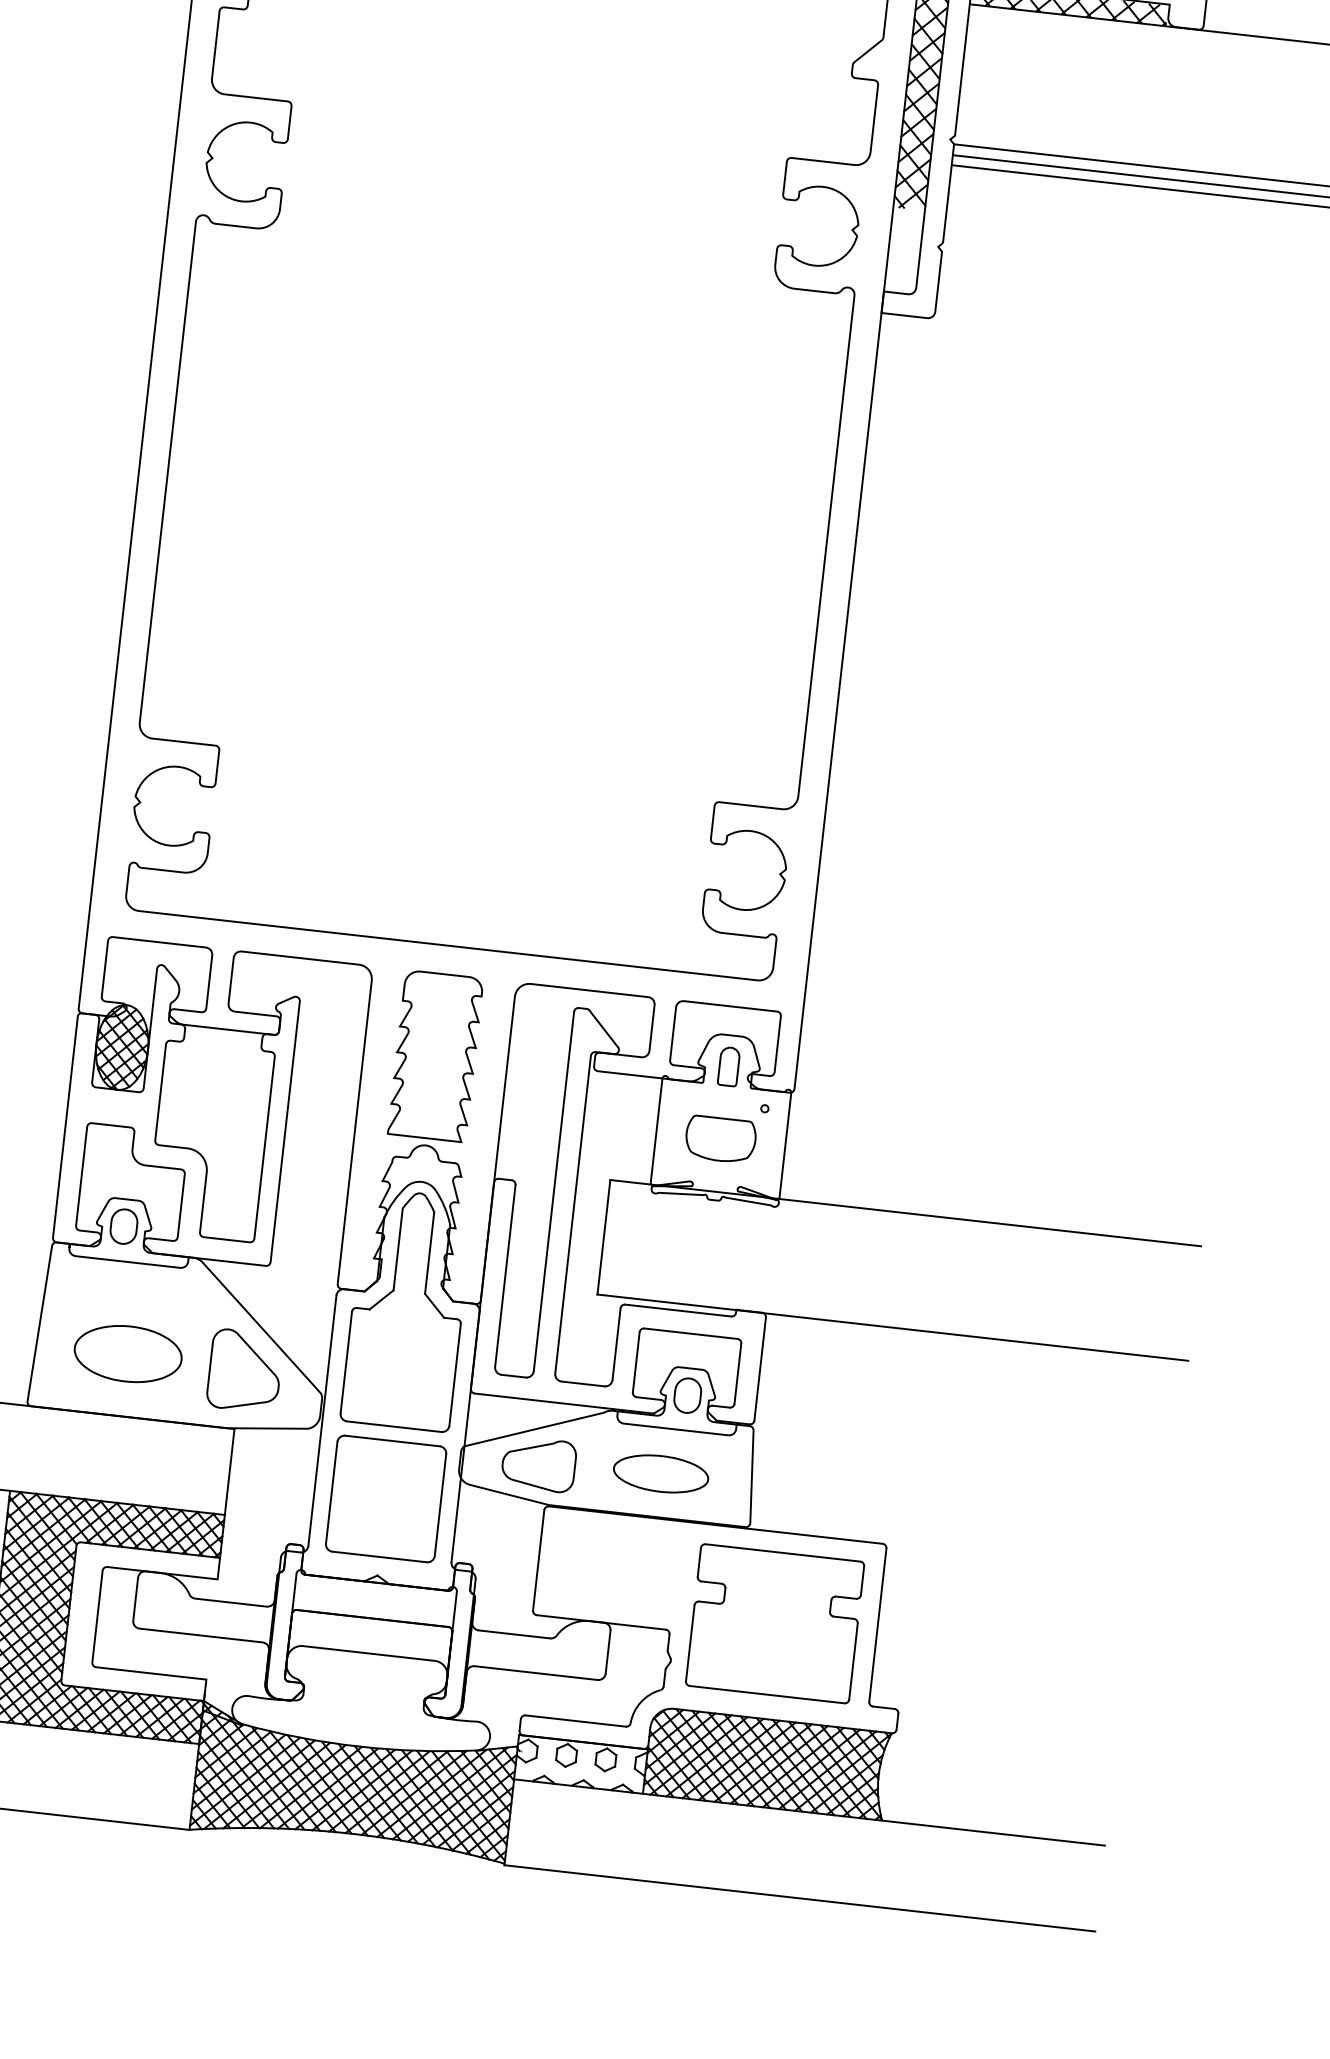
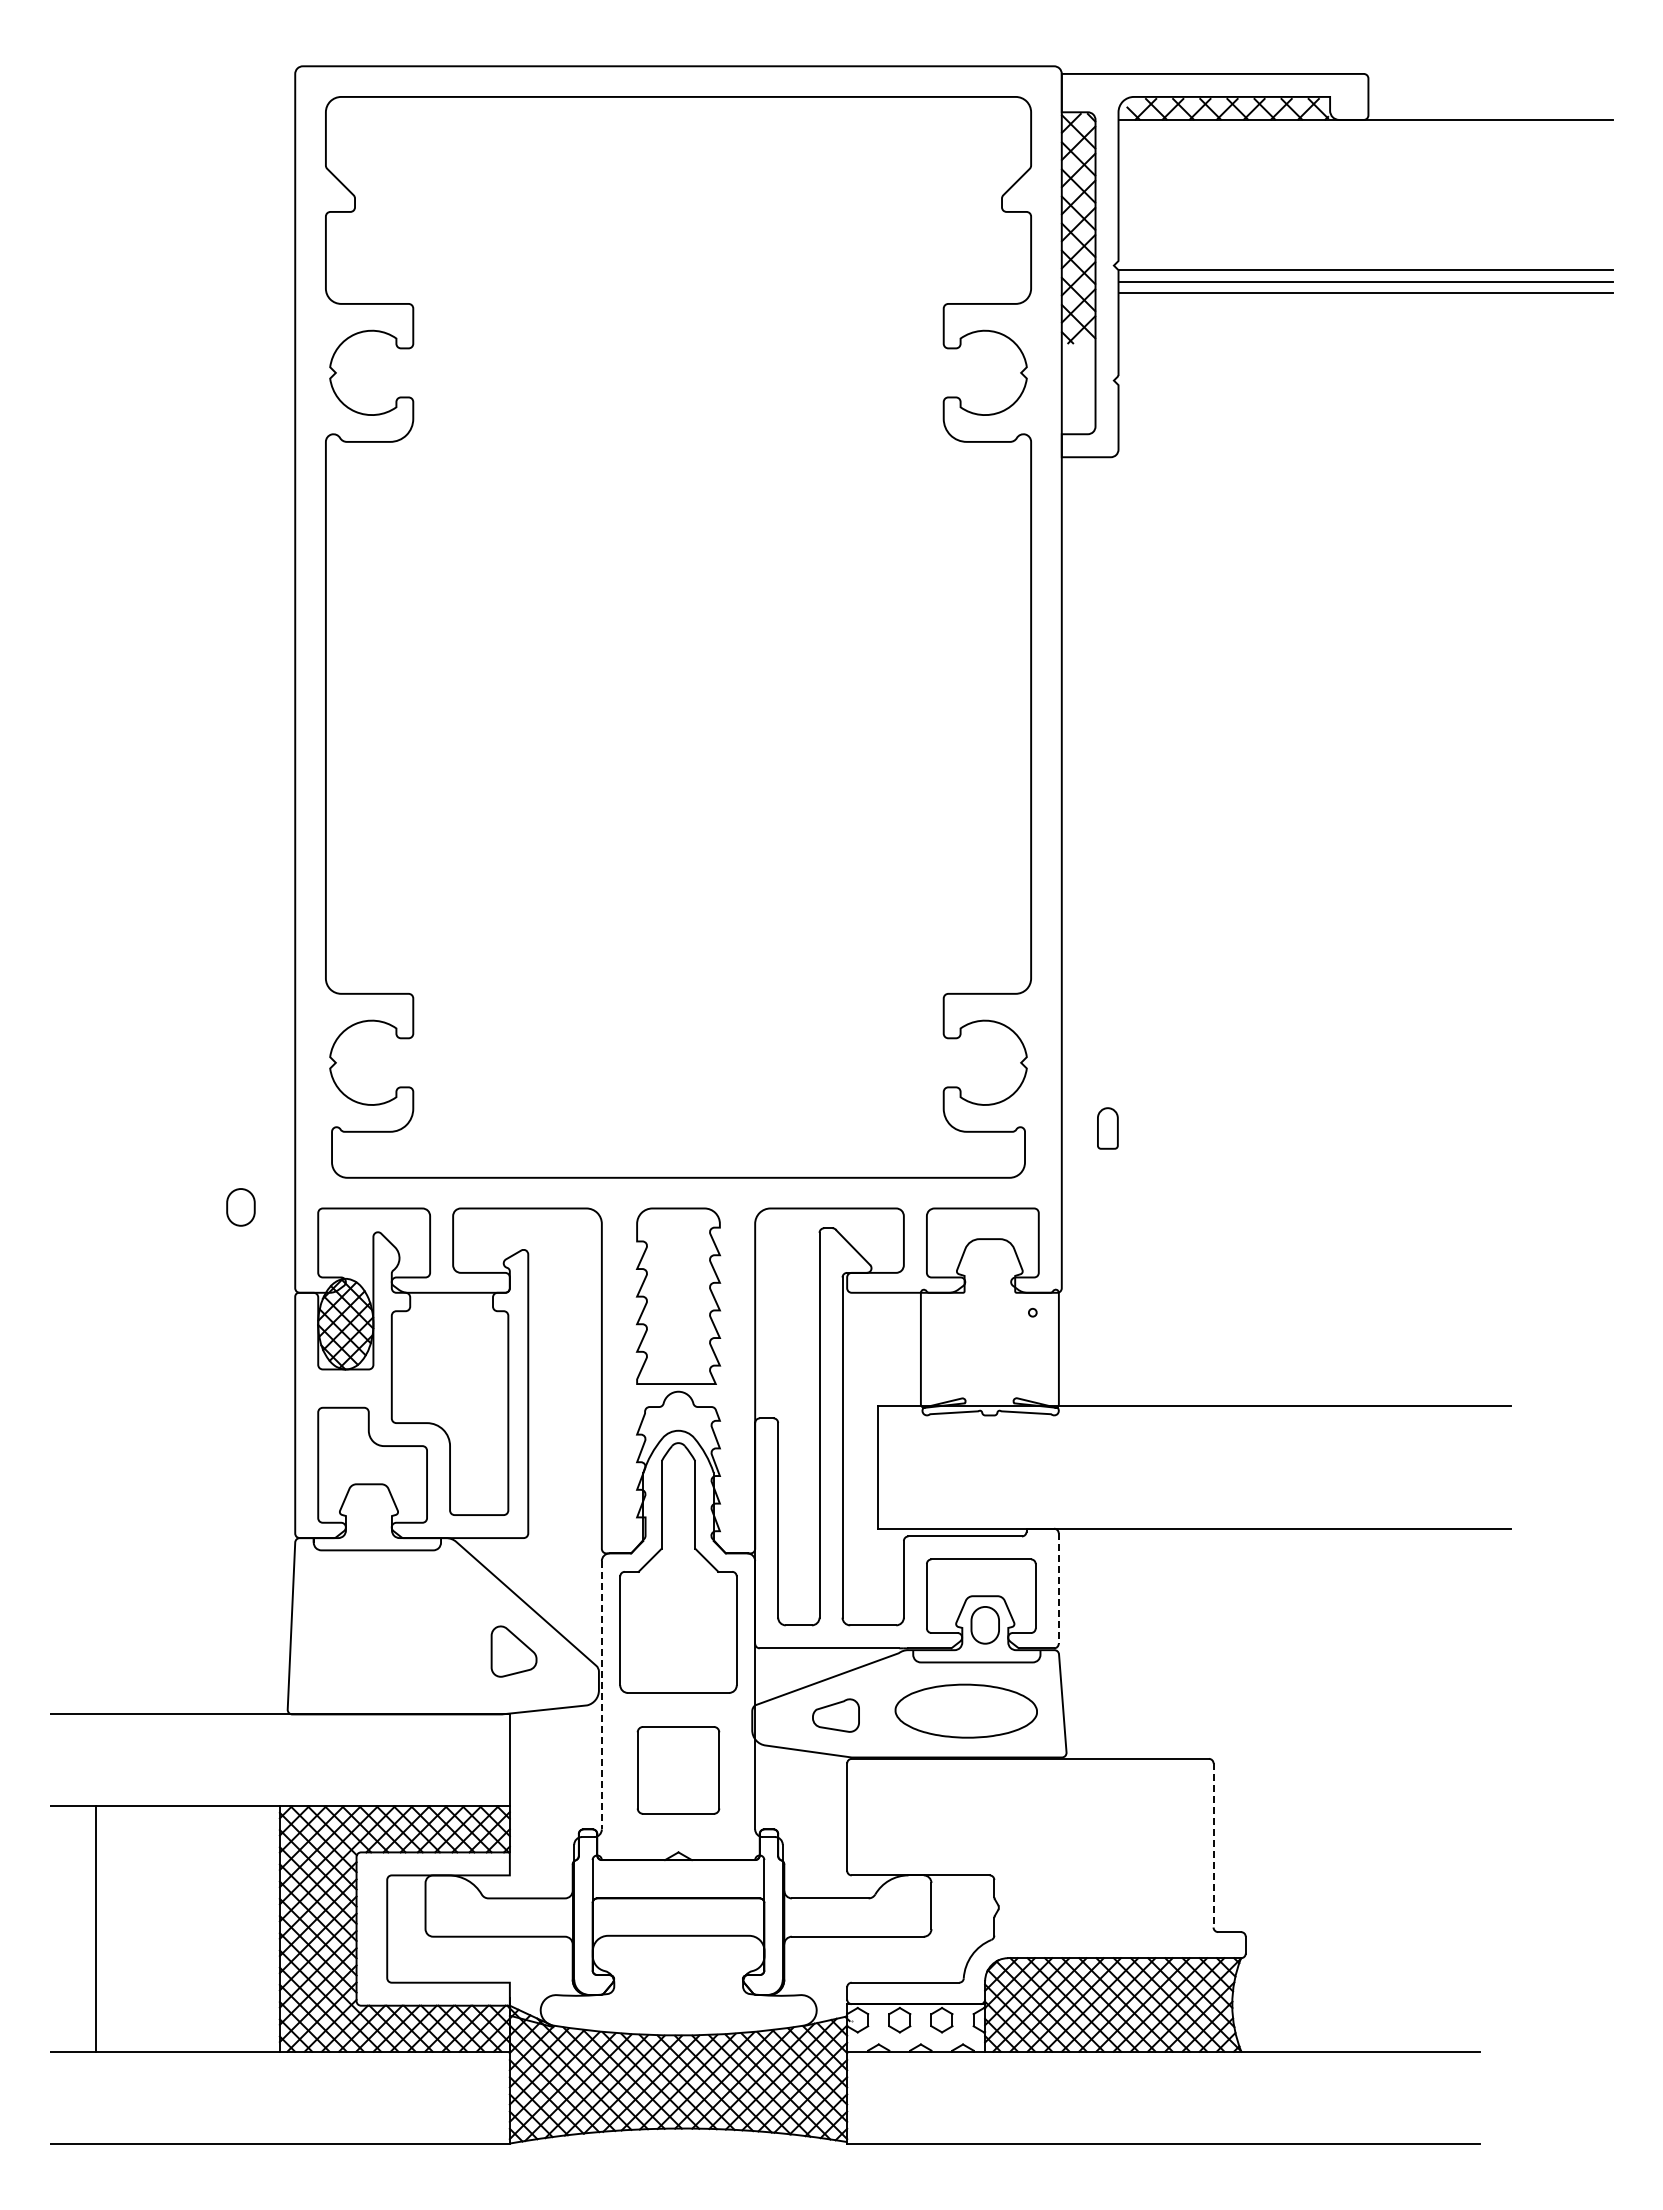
part: (728, 1066) -> (1107, 1128), moved
part: (720, 1139) -> (989, 1350), removed
part: (123, 1226) -> (240, 1207), moved
part: (128, 1353) -> (388, 1647), removed
line: (759, 1369) -> (1058, 1589), solid -> dashed
part: (244, 1370) -> (513, 1651), size x0.6
line: (322, 1421) -> (601, 1695), solid -> dashed
part: (538, 1464) -> (835, 1715), size x0.6
part: (661, 1474) -> (966, 1711), size x1.4
part: (386, 1499) -> (678, 1770), size x0.7
part: (774, 1623) -> (1104, 1855), removed
line: (877, 1626) -> (1213, 1846), solid -> dashed

